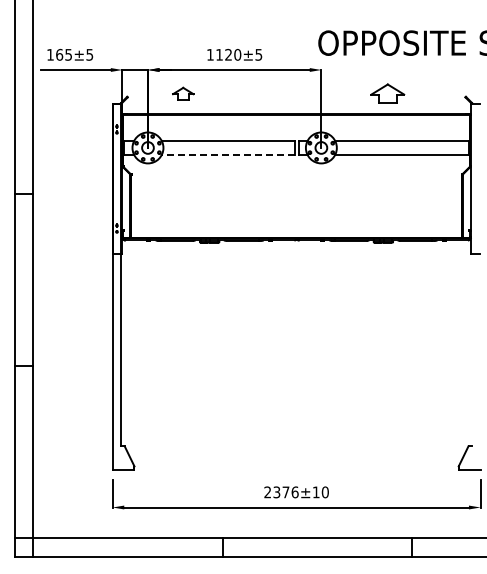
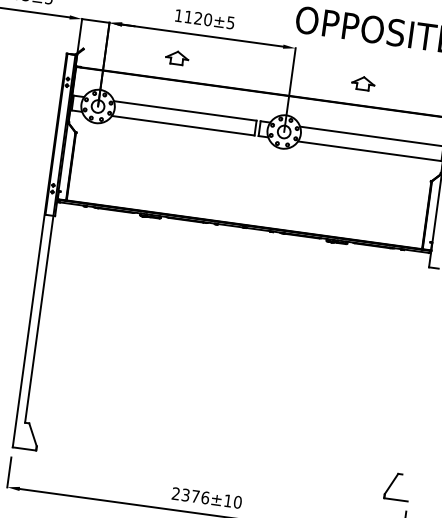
part: (183, 93) -> (177, 57), moved
part: (387, 93) -> (363, 83), size x0.62
line: (227, 154) -> (182, 125), dashed -> solid

